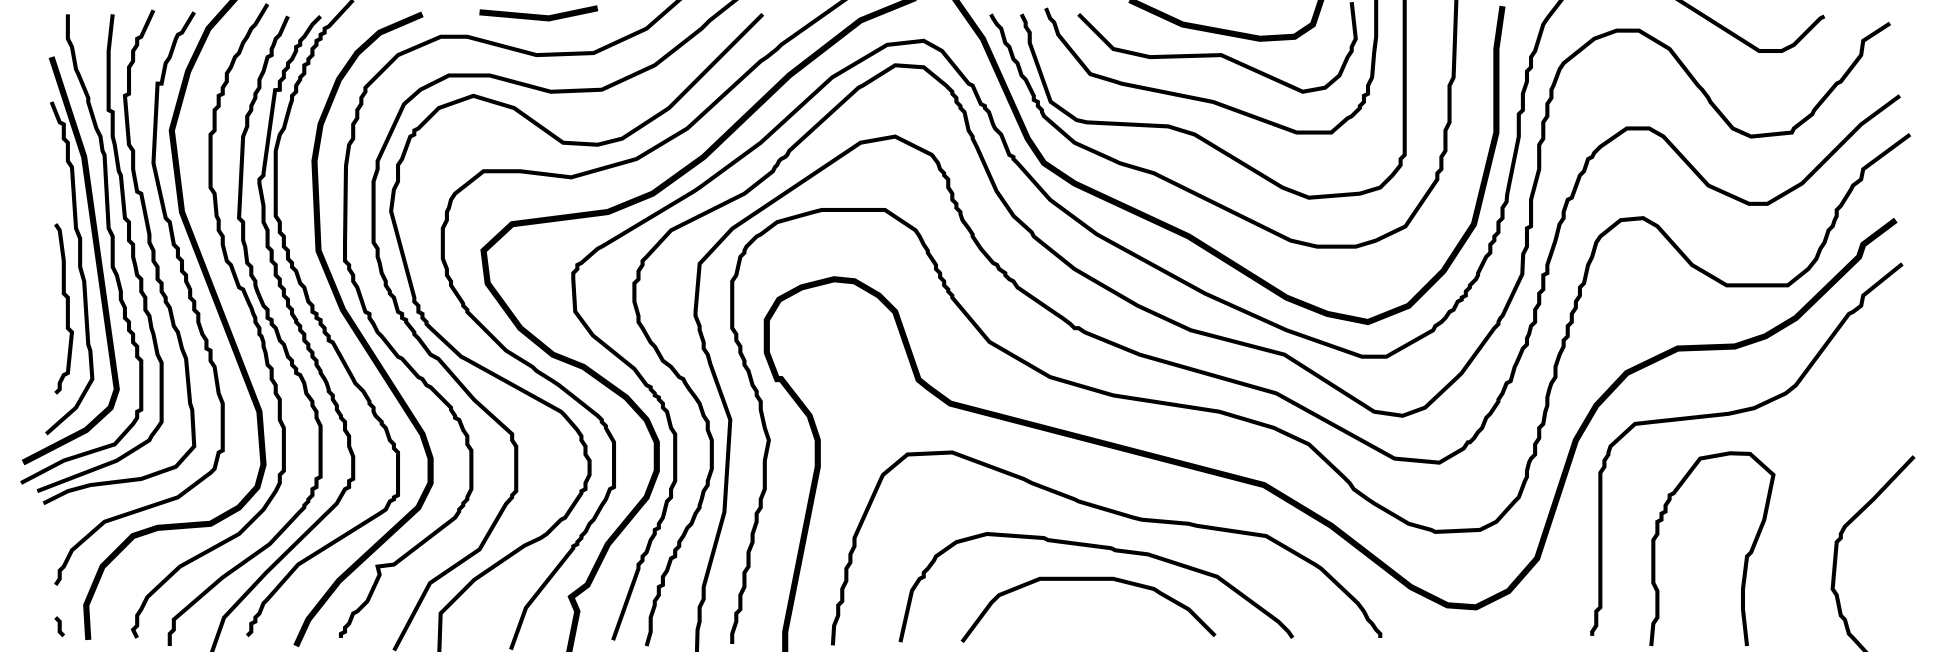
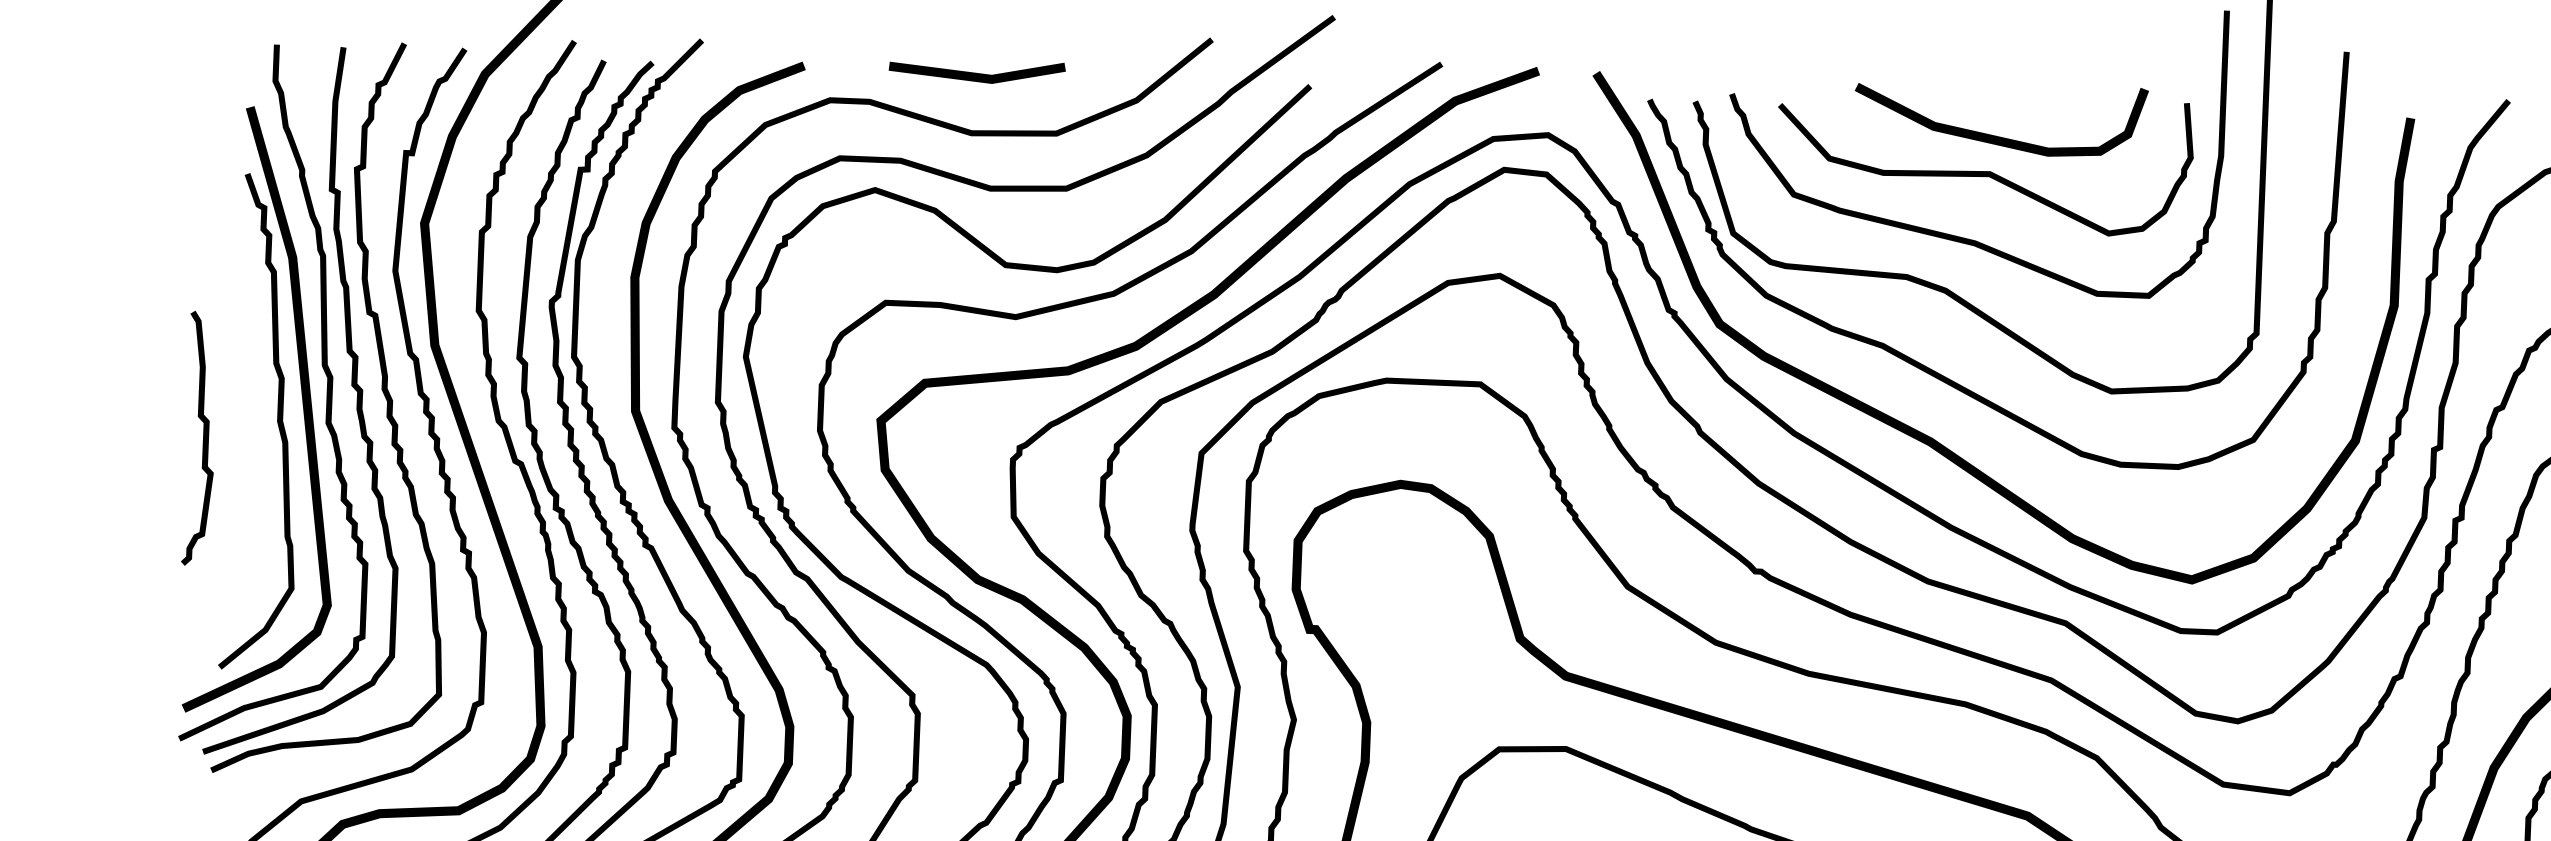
curve: (65, 308) -> (202, 438), moved

